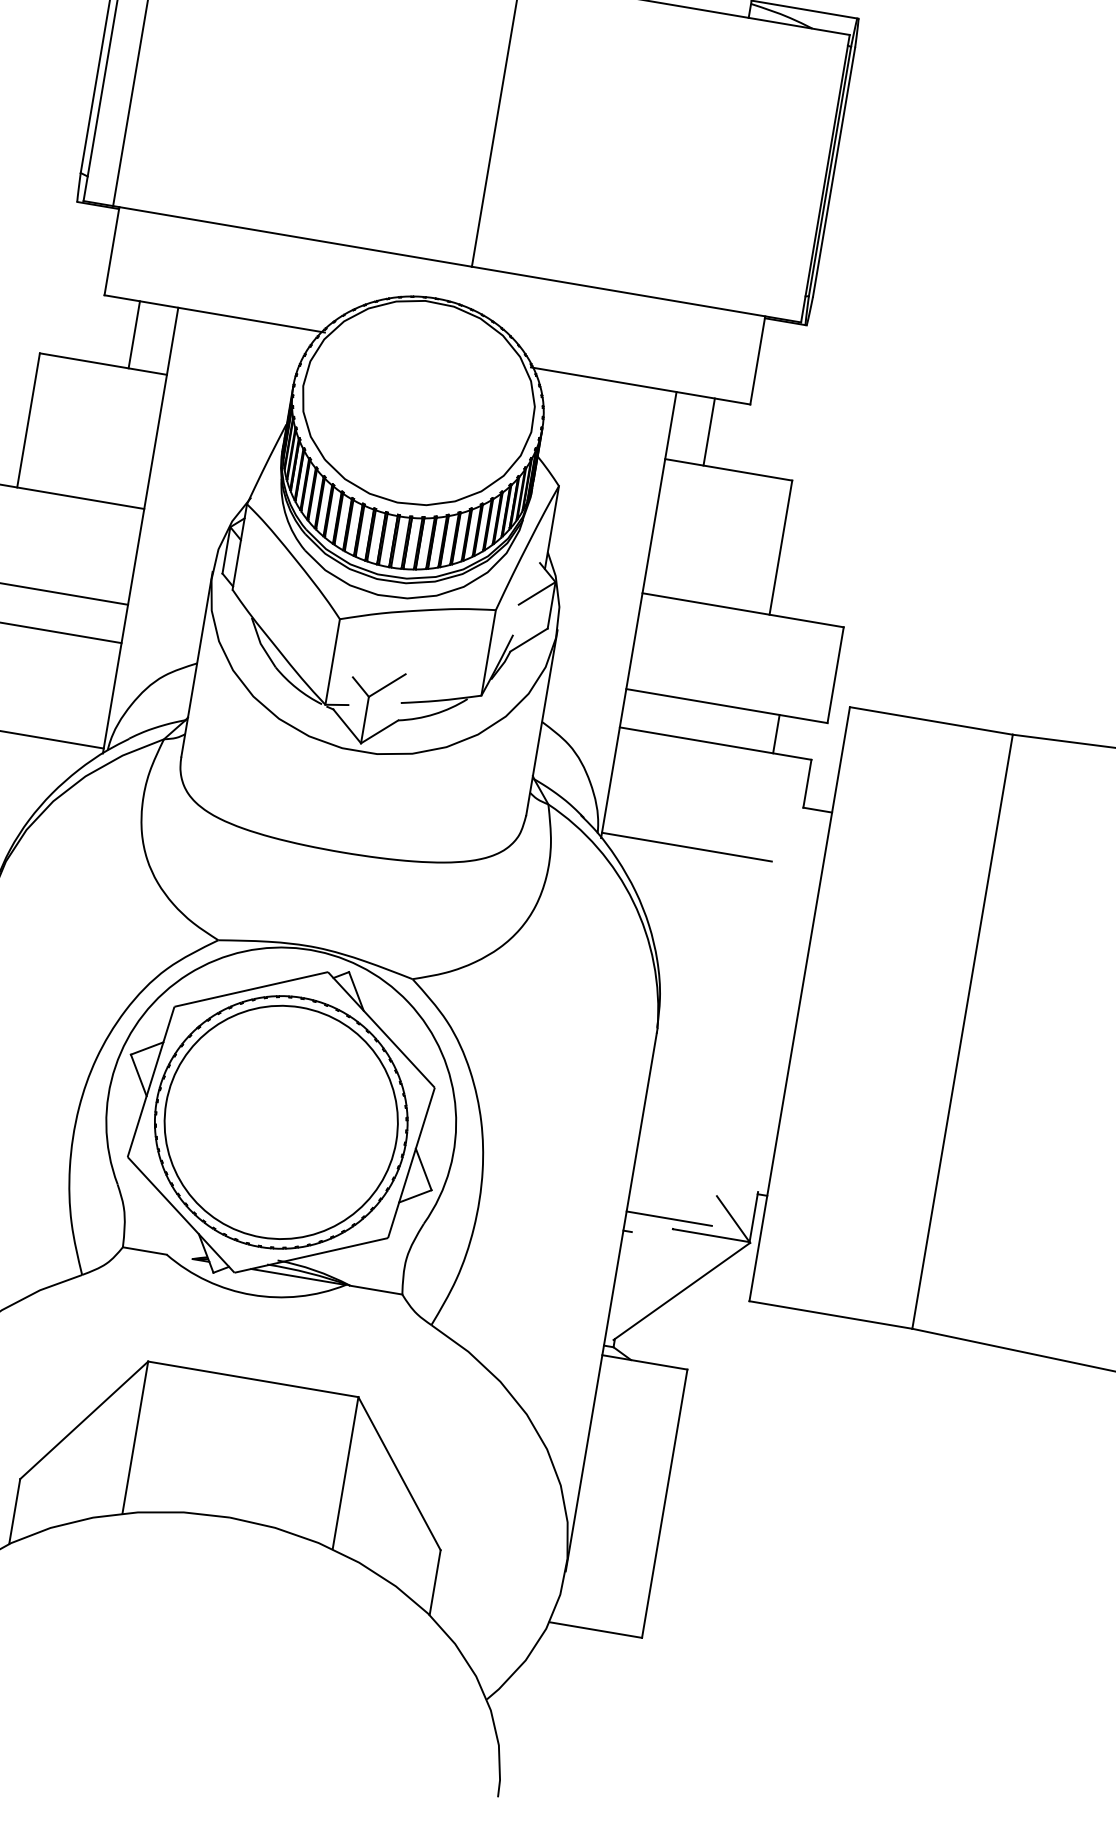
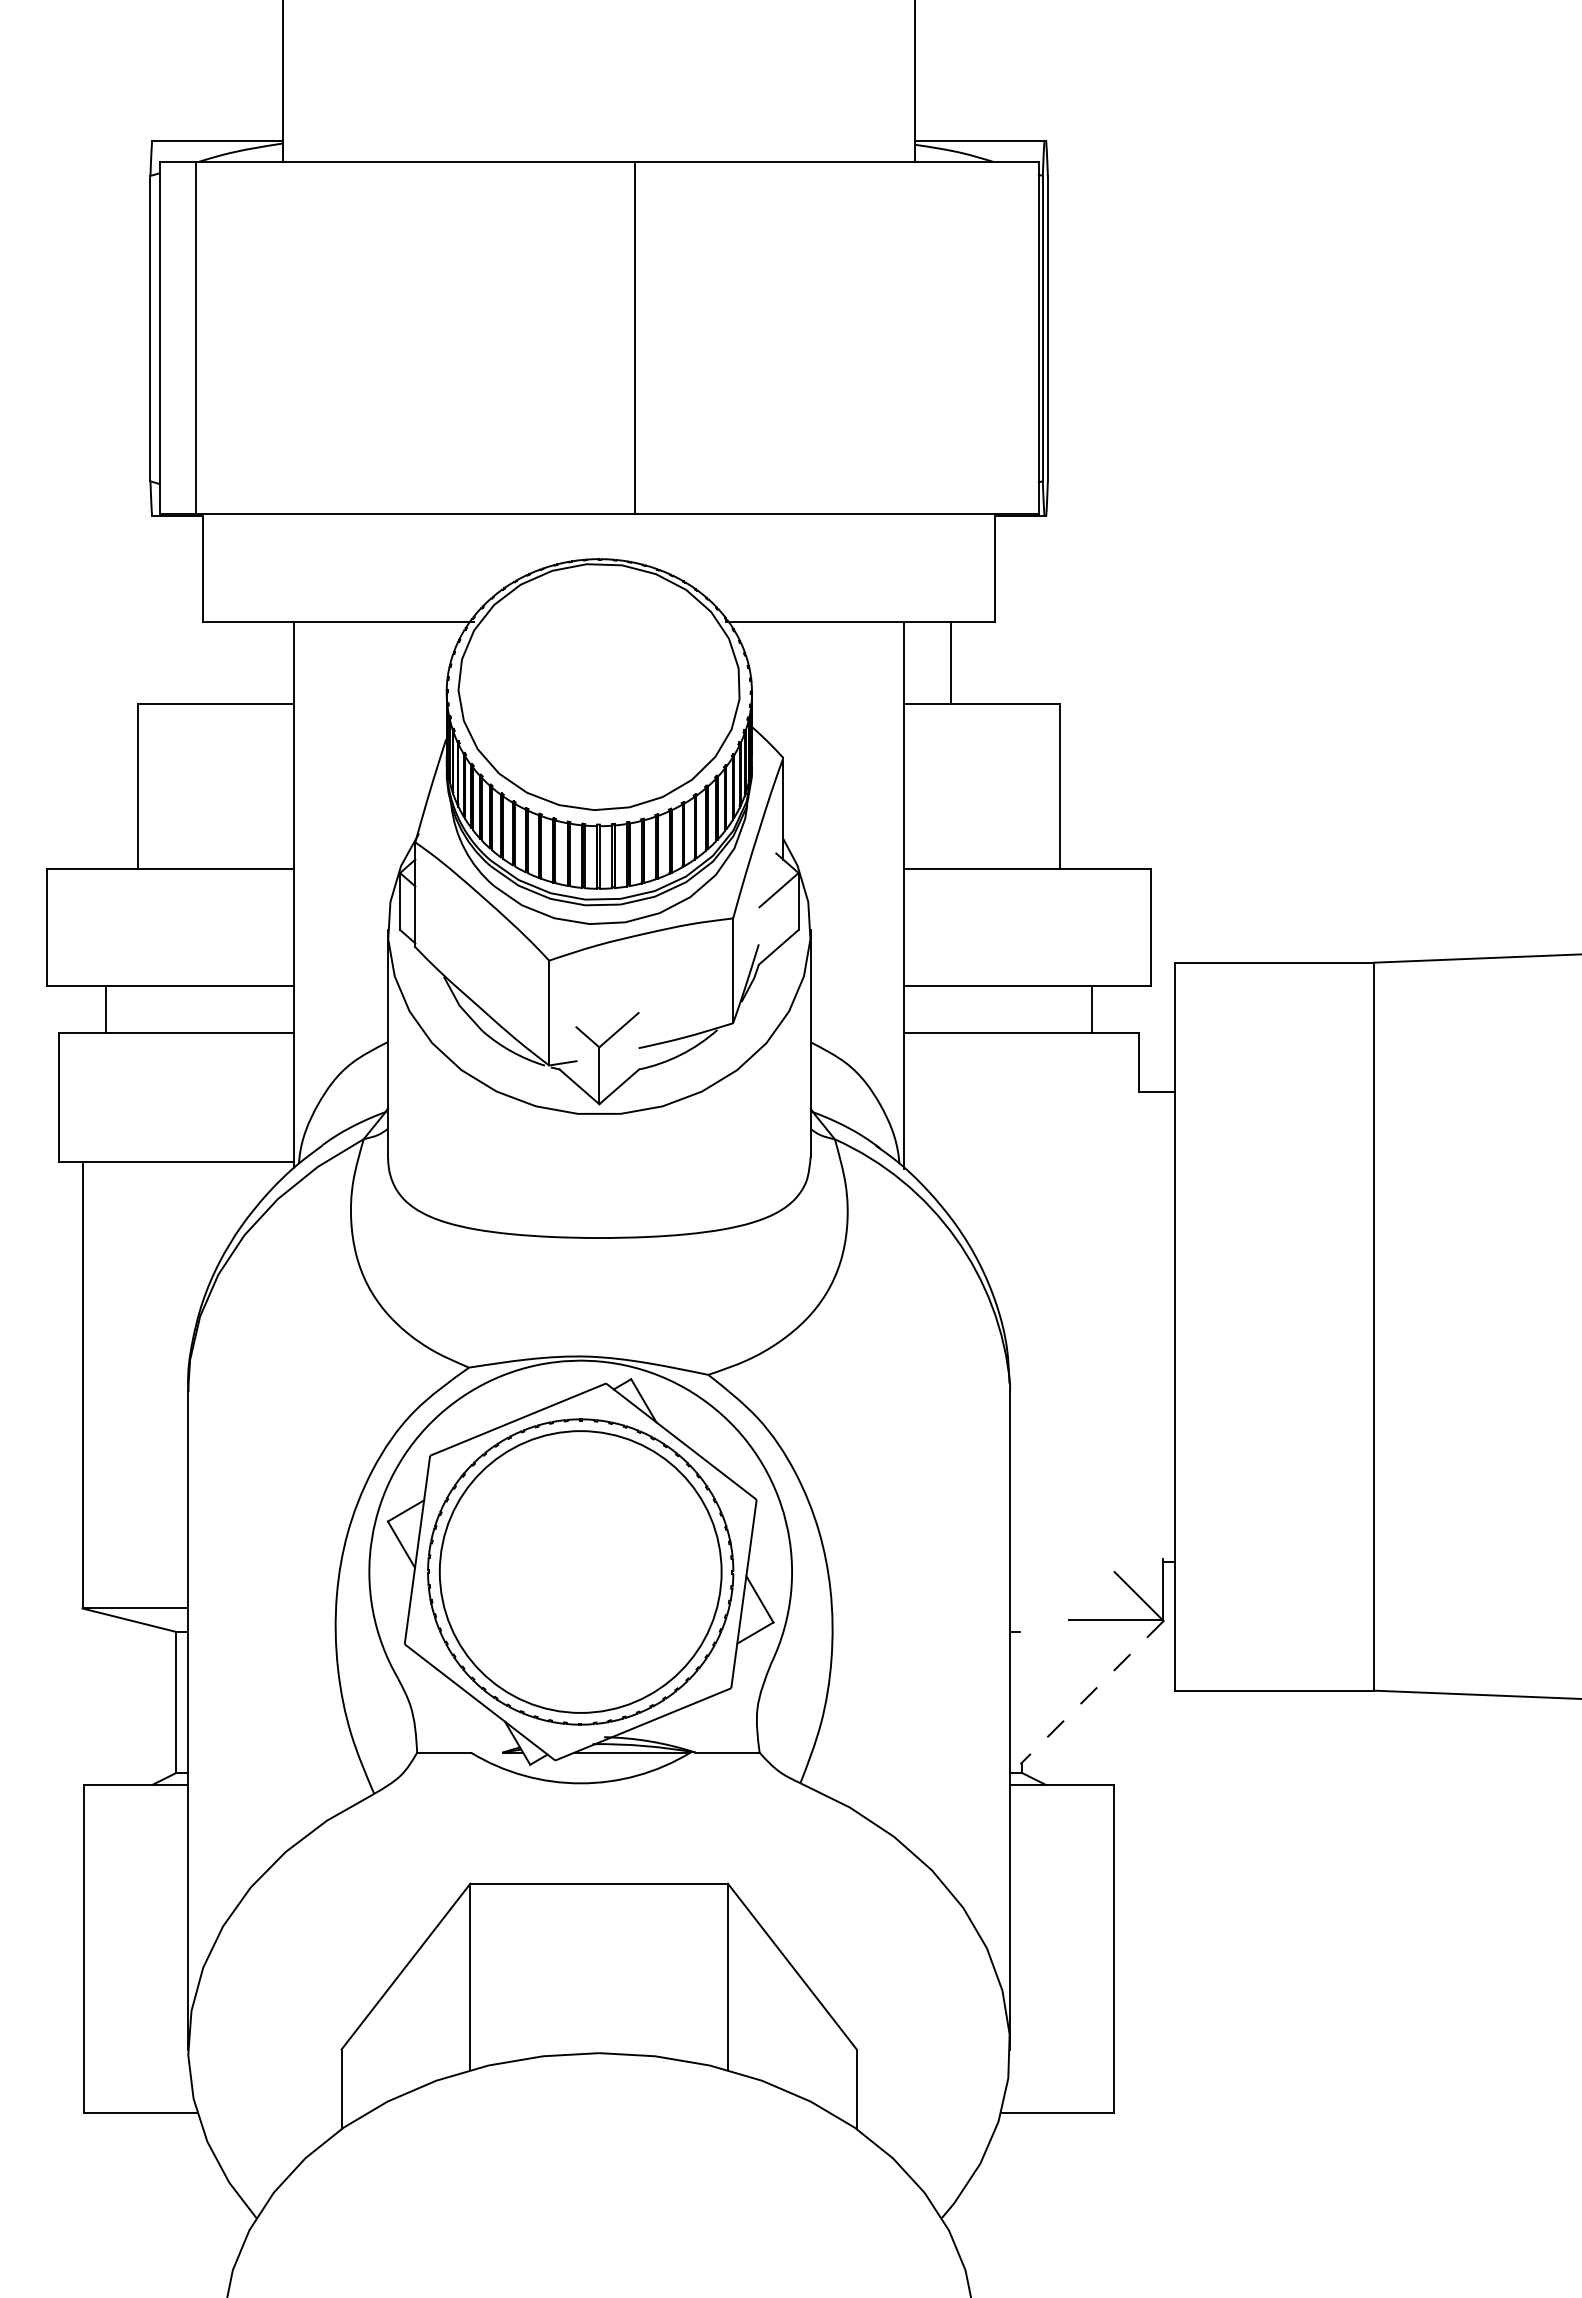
line: (133, 334) -> (246, 663), removed
line: (686, 847) -> (1008, 1162), removed
line: (669, 1218) -> (1062, 1608), removed
line: (681, 1292) -> (1091, 1693), solid -> dashed

